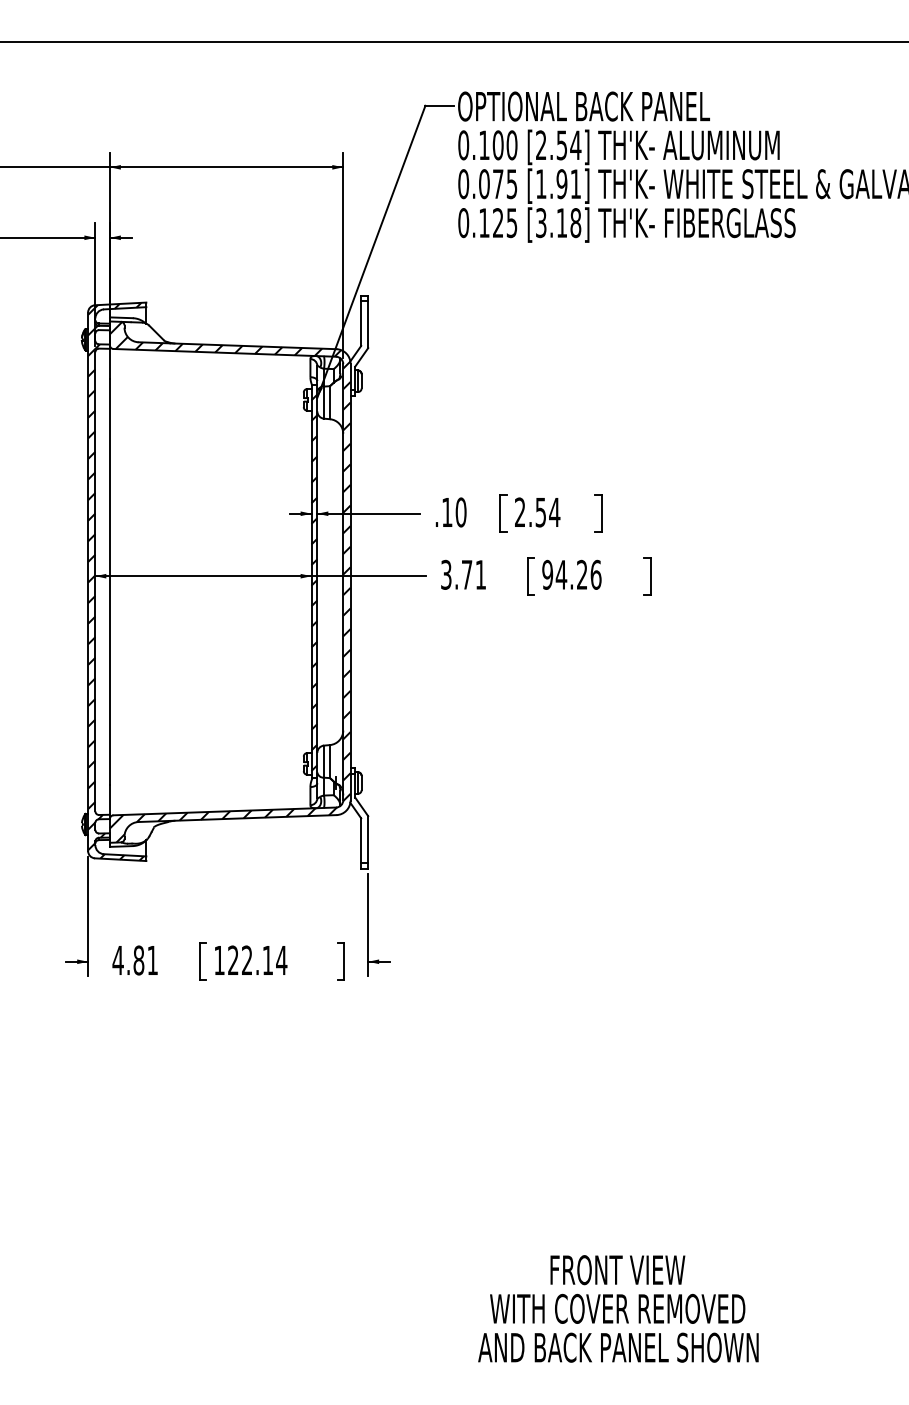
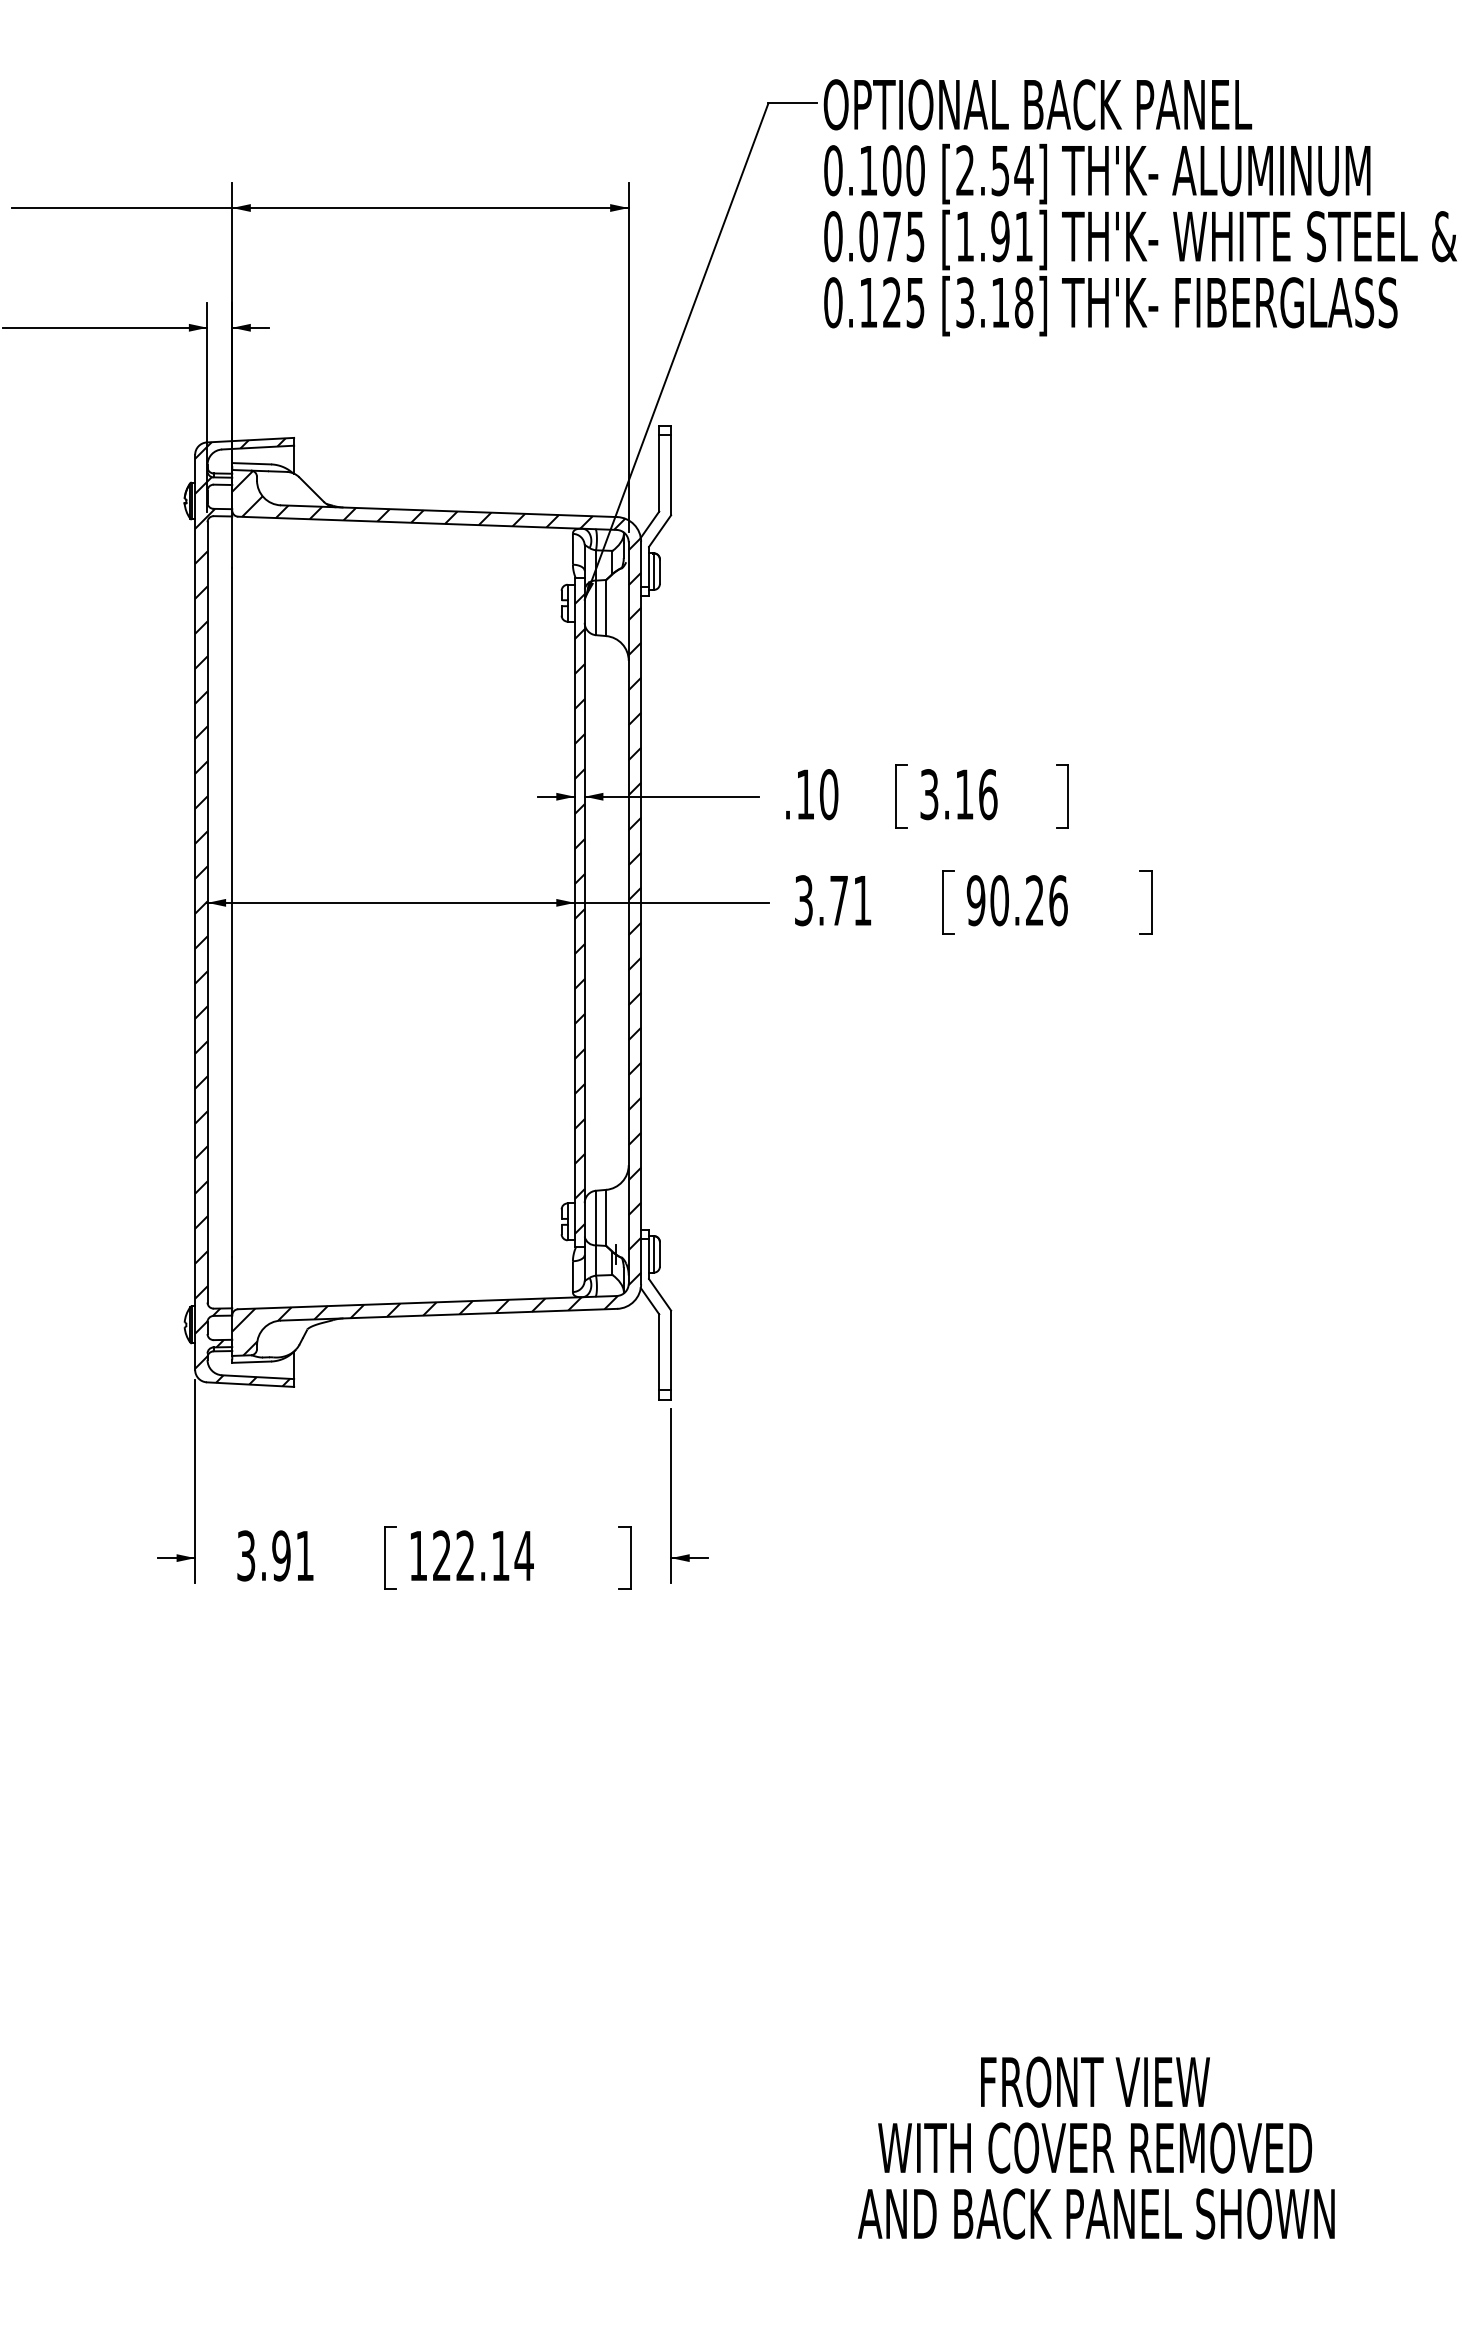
text: (537, 512) -> (958, 794), 2.54 -> 3.16
text: (561, 574) -> (999, 899), 94.26 -> 90.26
text: (128, 960) -> (263, 1555), 4.81 -> 3.91

